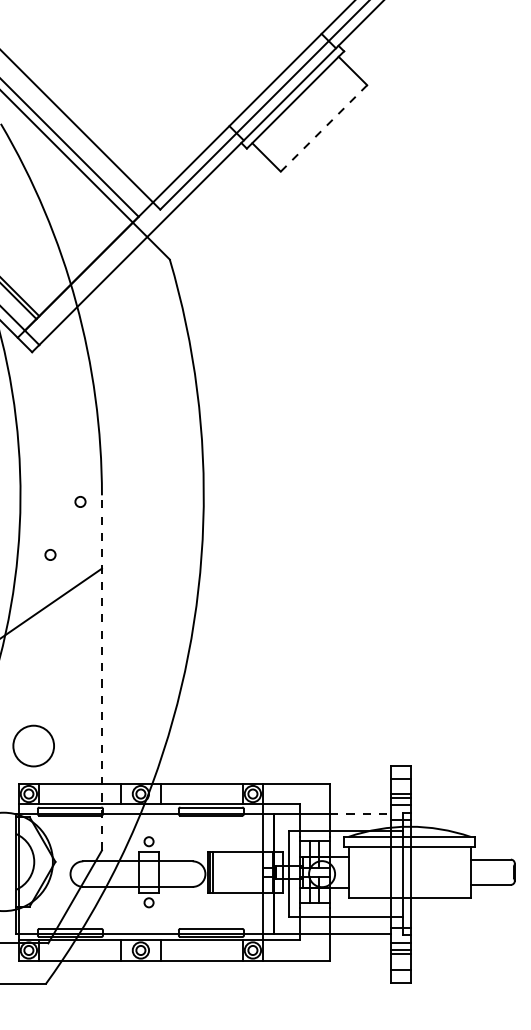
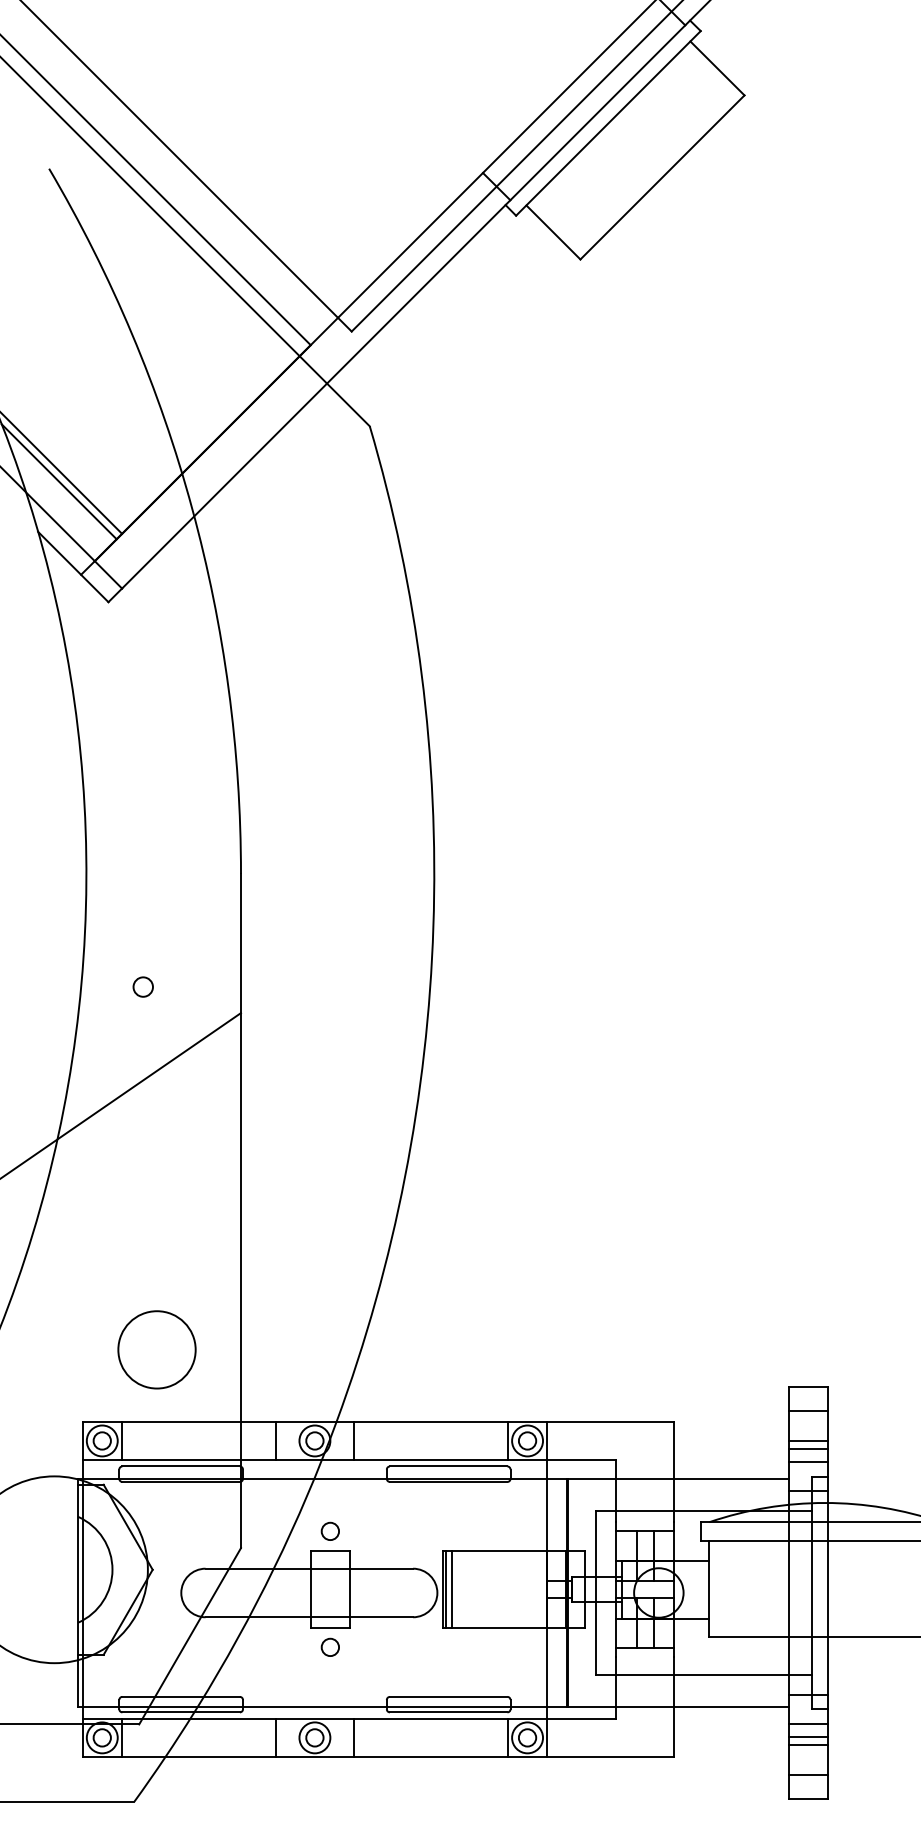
line: (323, 128) -> (661, 177), dashed -> solid
circle: (80, 501) -> (200, 885), removed
line: (101, 672) -> (240, 1210), dashed -> solid
circle: (33, 745) -> (156, 1348), moved
line: (360, 814) -> (731, 1479), dashed -> solid

